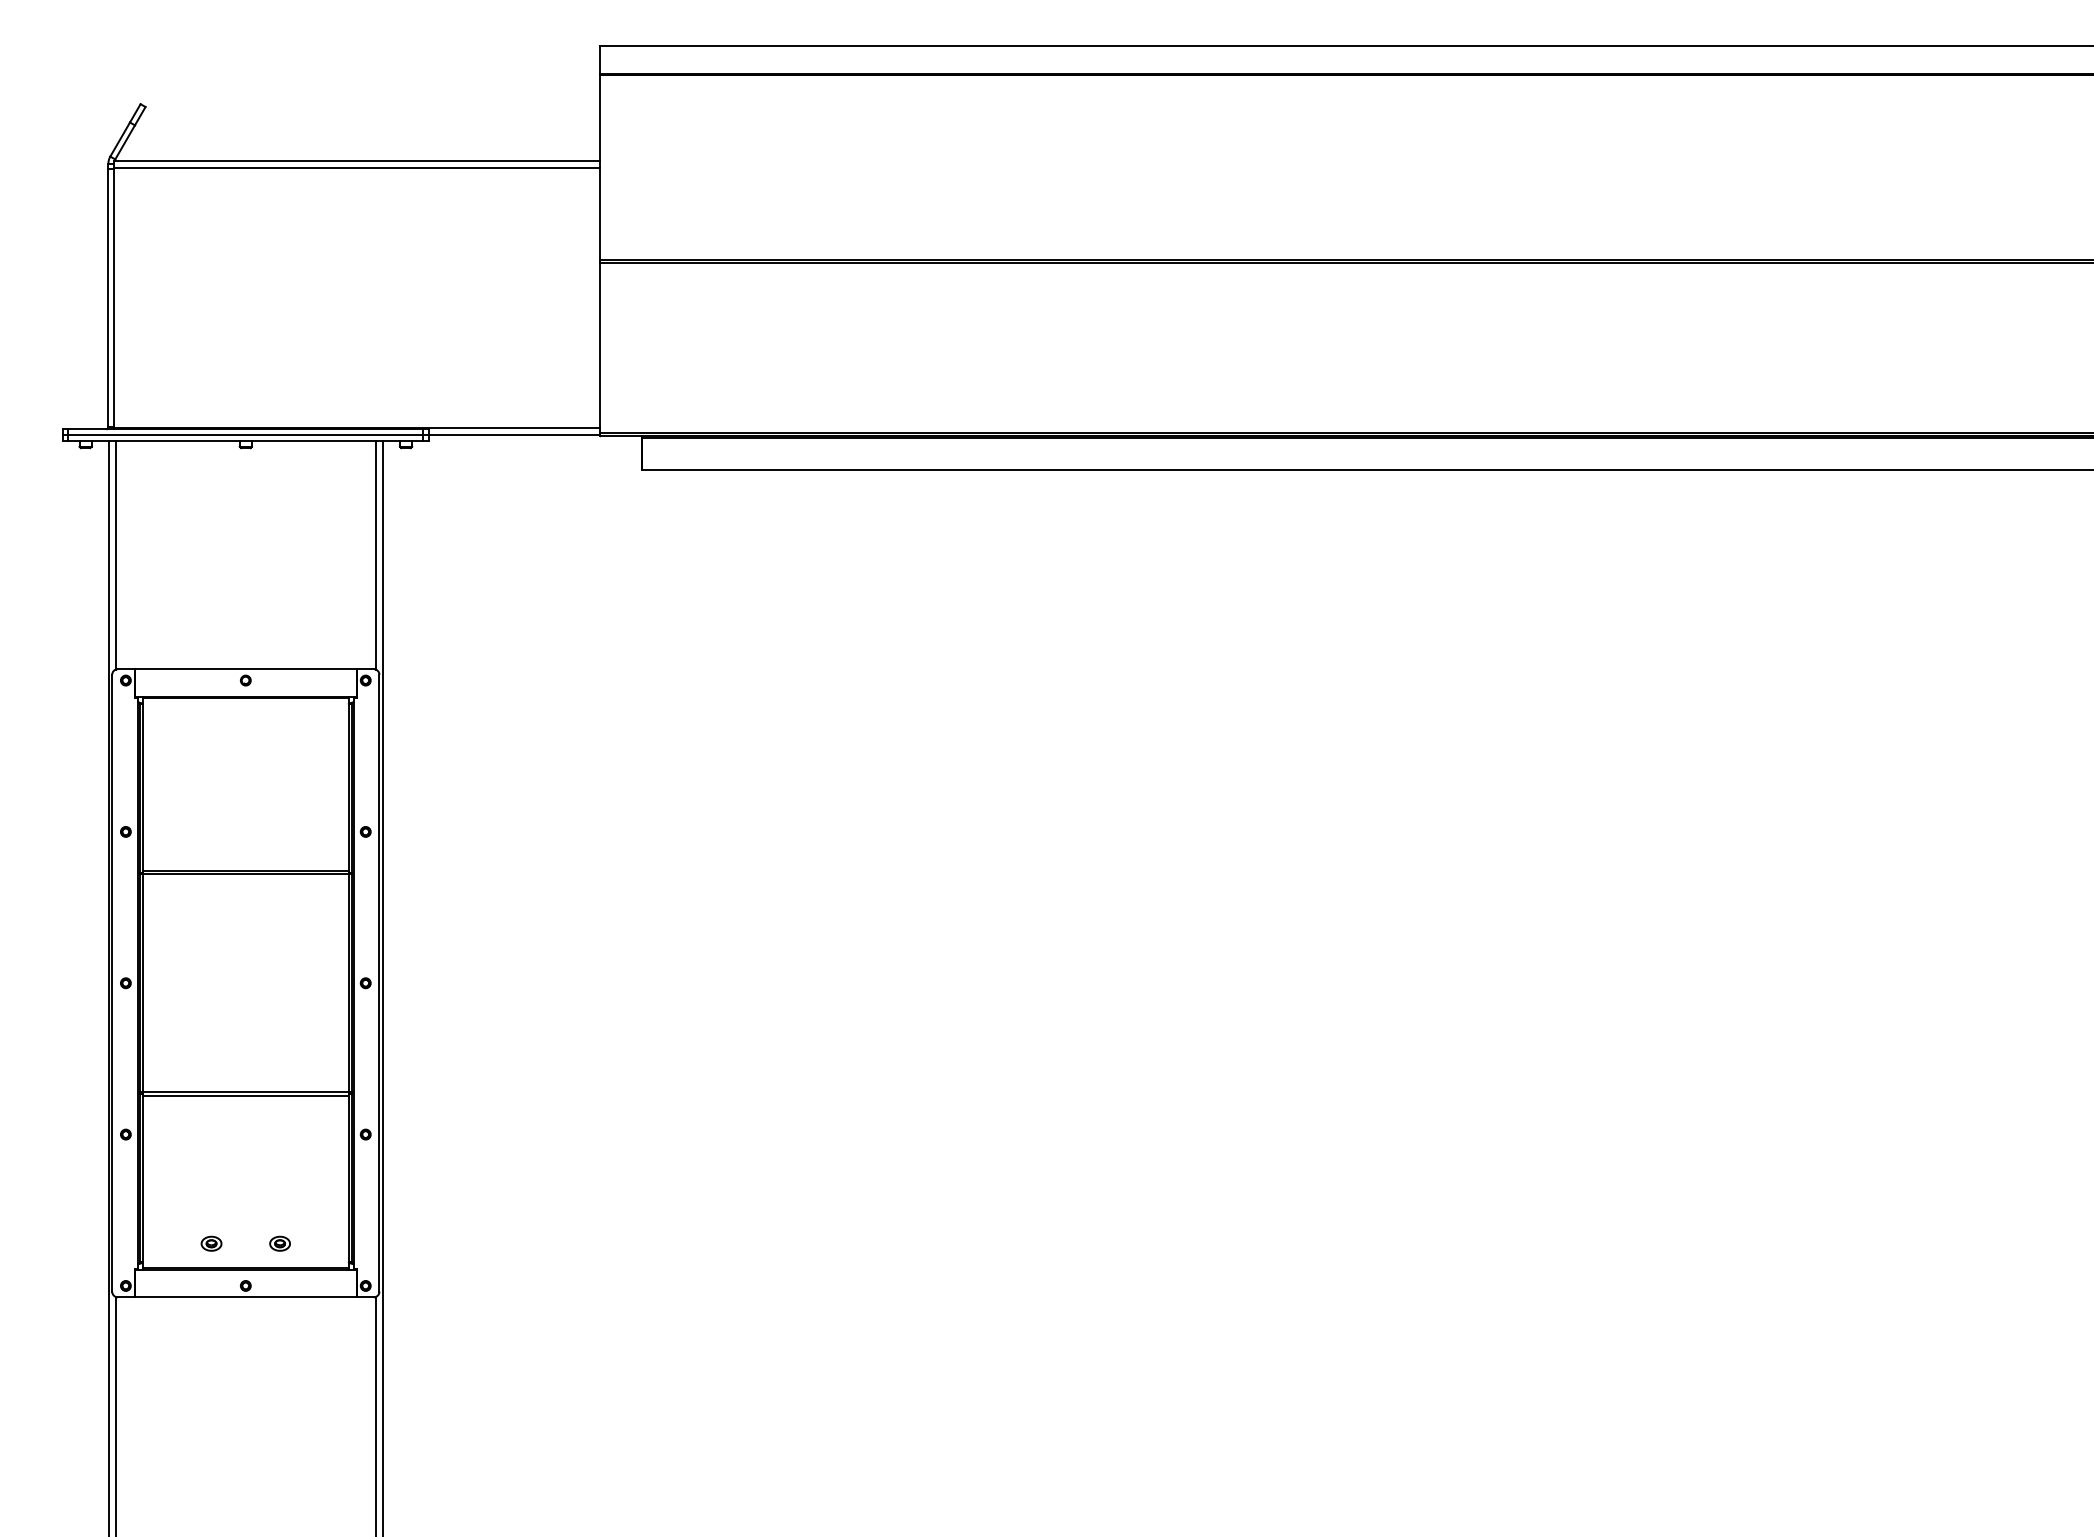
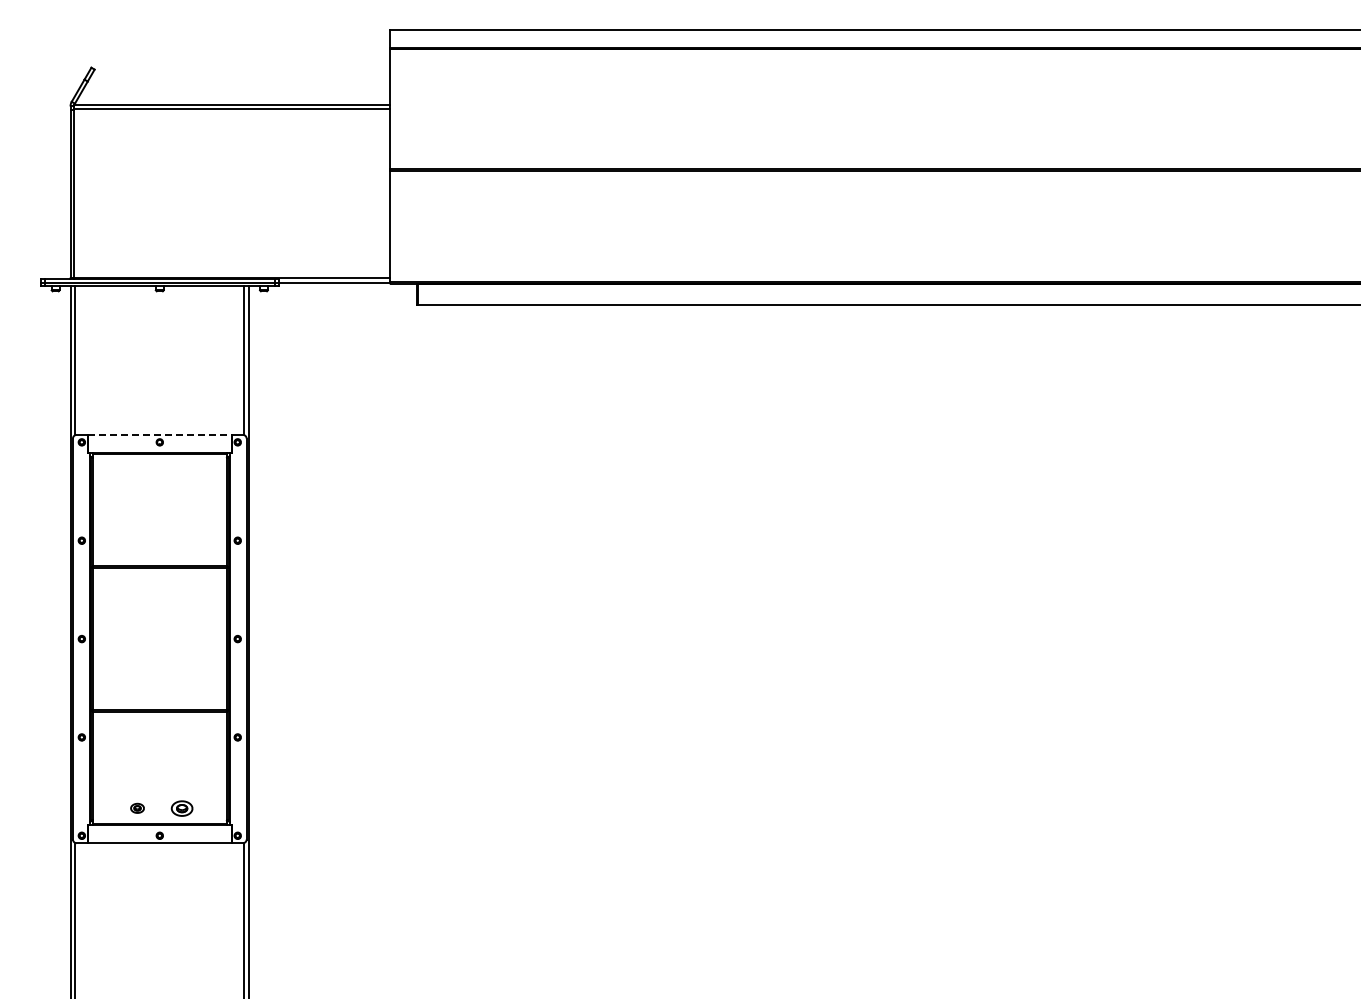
line: (246, 668) -> (160, 434), solid -> dashed
part: (279, 1242) -> (181, 807), size x1.6

